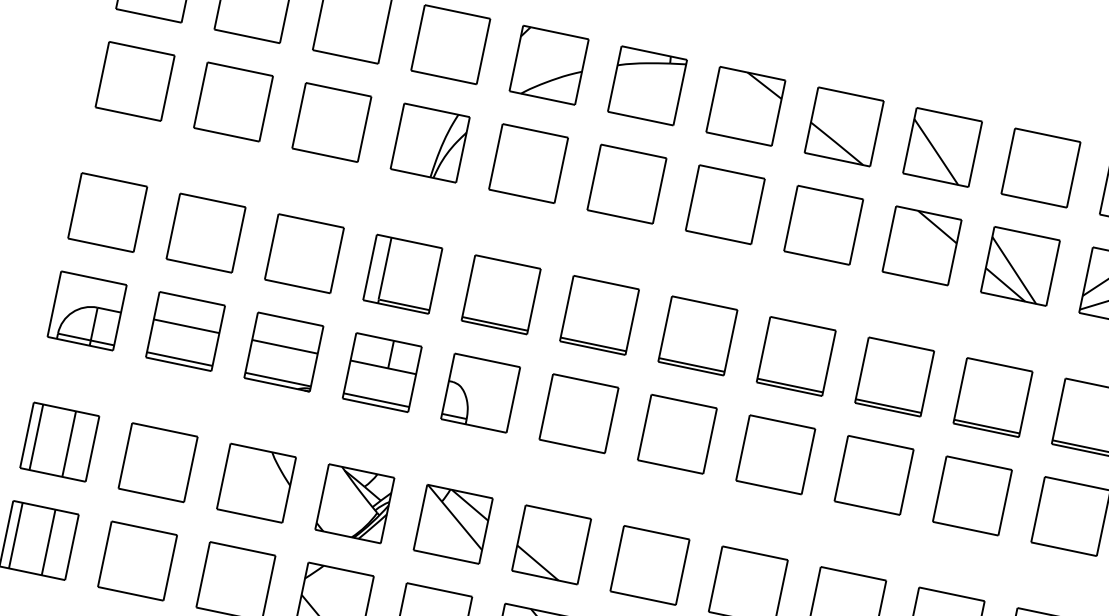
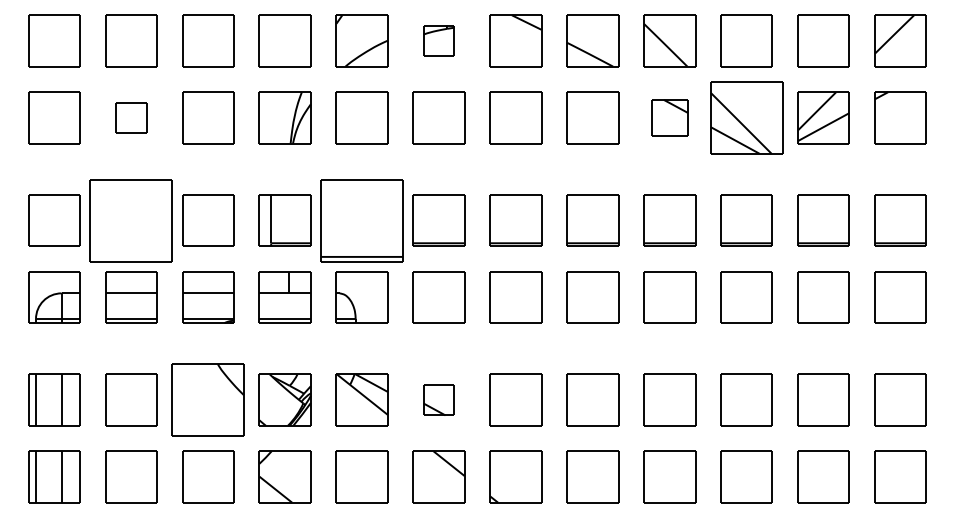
part: (646, 85) -> (438, 40), size x0.6
part: (233, 101) -> (131, 117), size x0.6
part: (206, 233) -> (131, 220), size x1.6
part: (921, 245) -> (669, 117), size x0.7
part: (1020, 265) -> (746, 117), size x1.4
part: (500, 294) -> (361, 220), size x1.6
part: (257, 482) -> (208, 399), size x1.4
part: (551, 544) -> (438, 399), size x0.6

